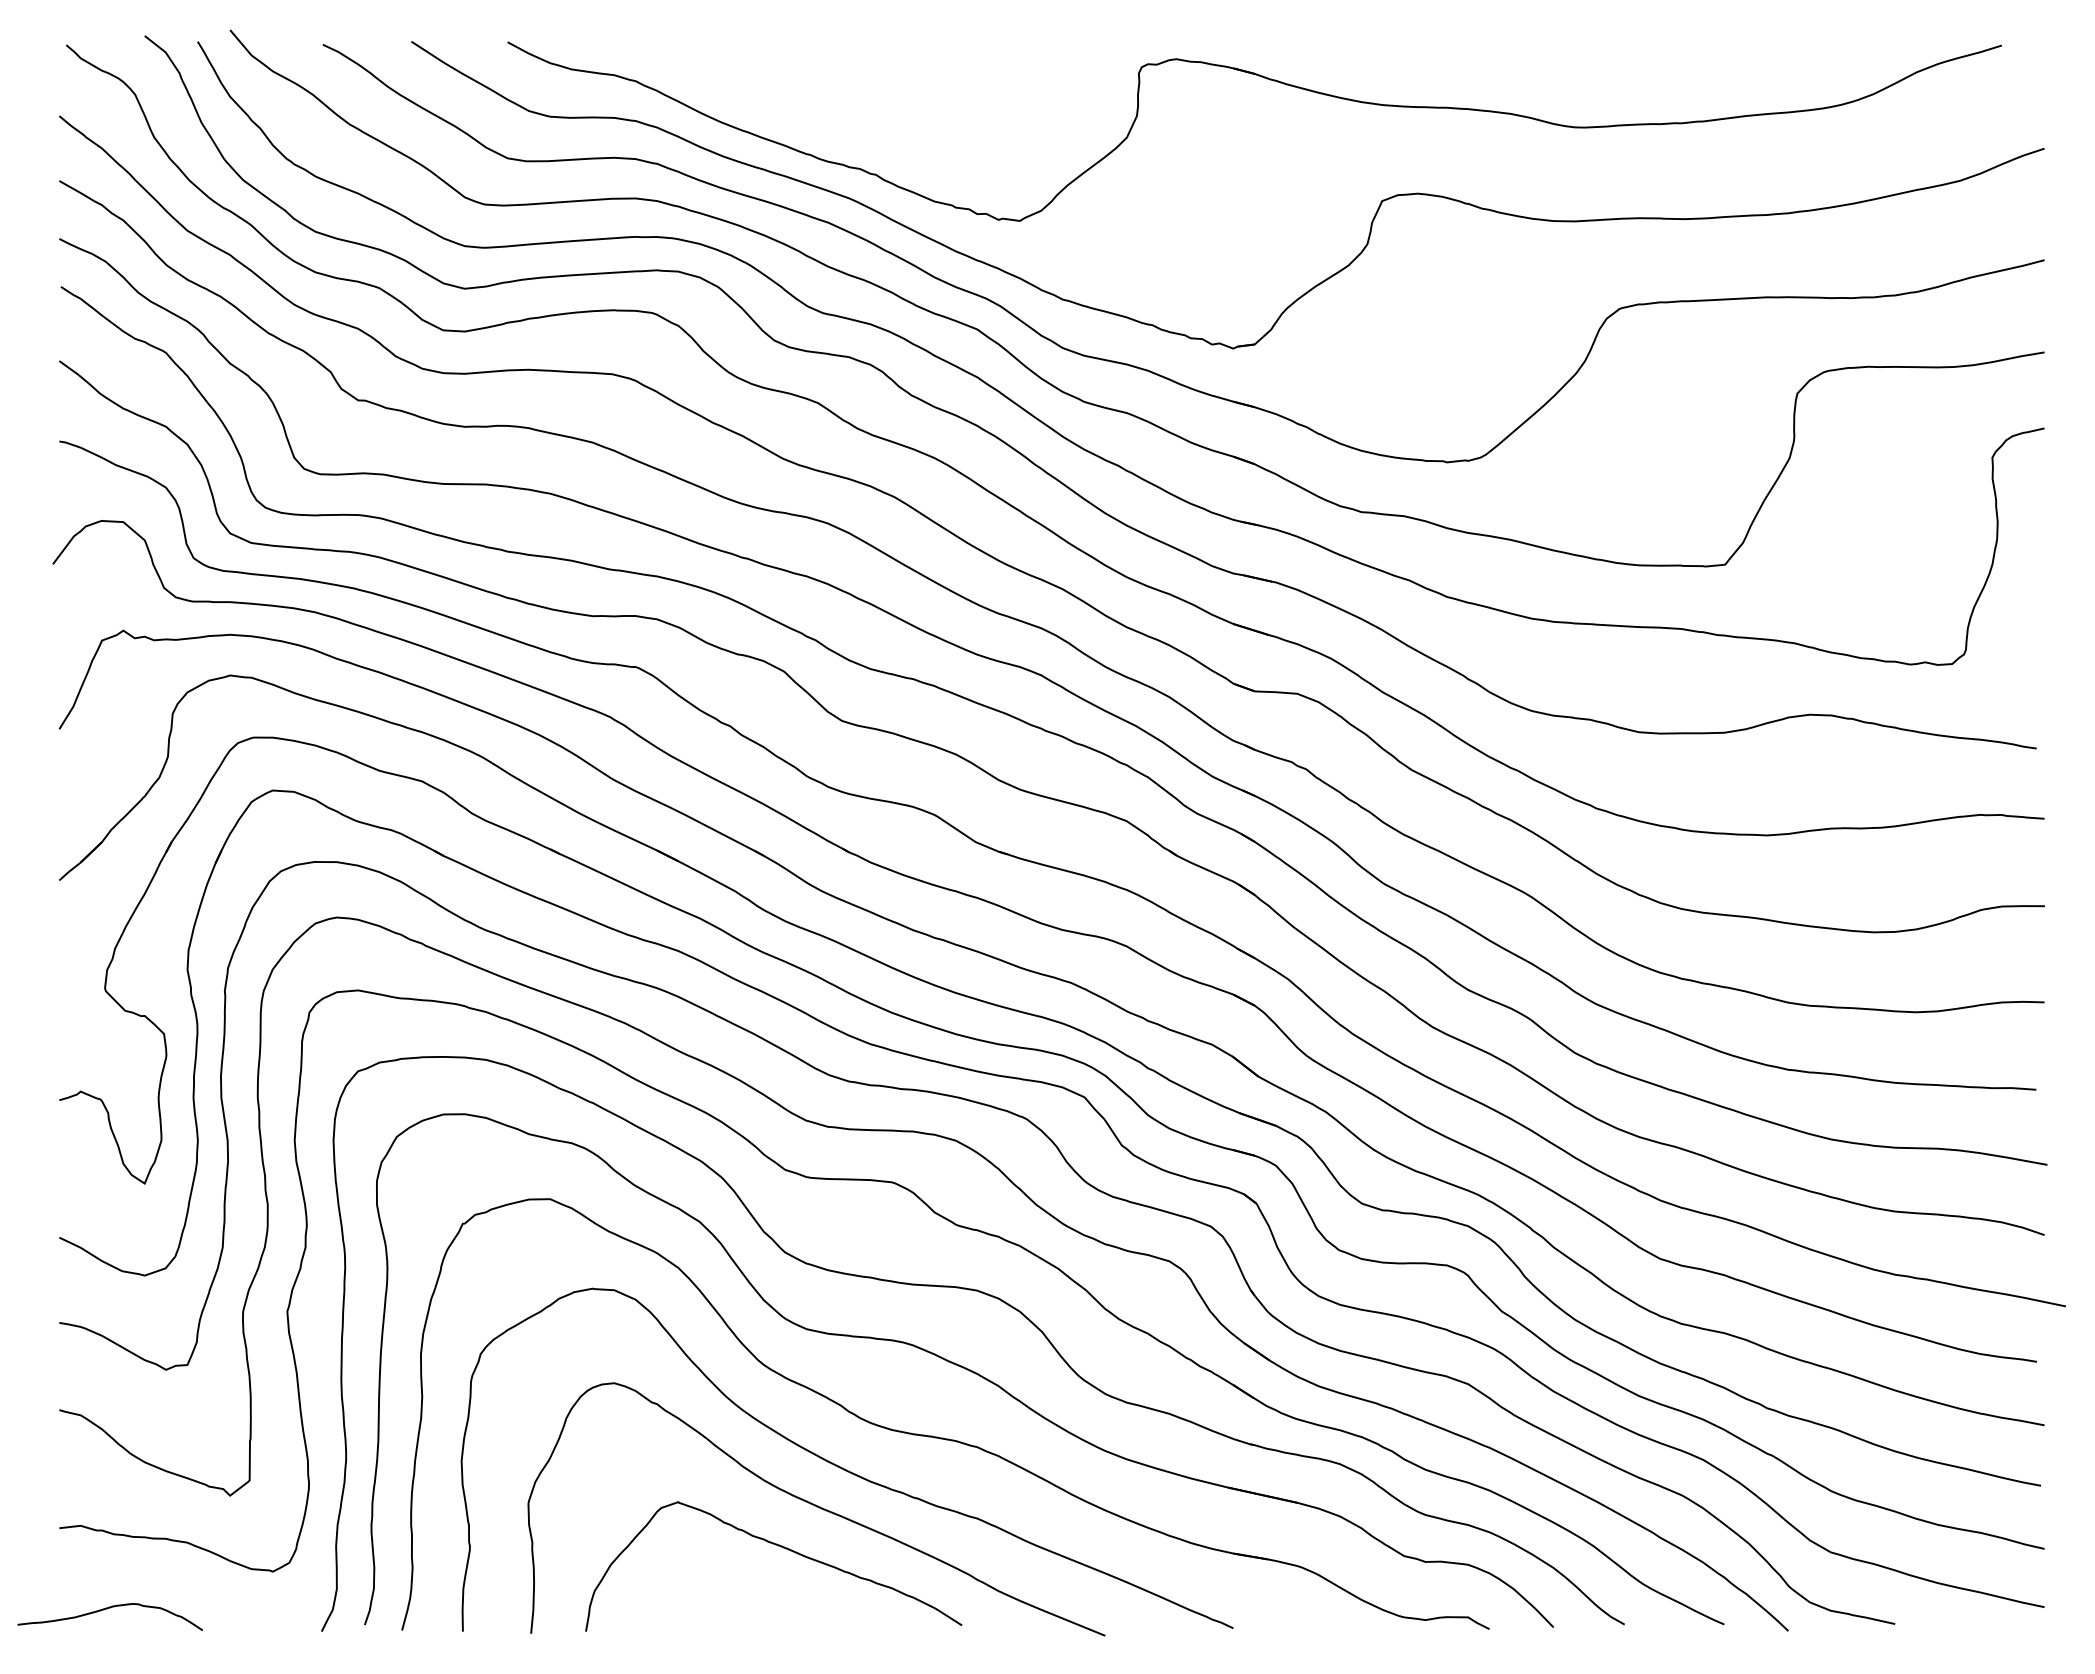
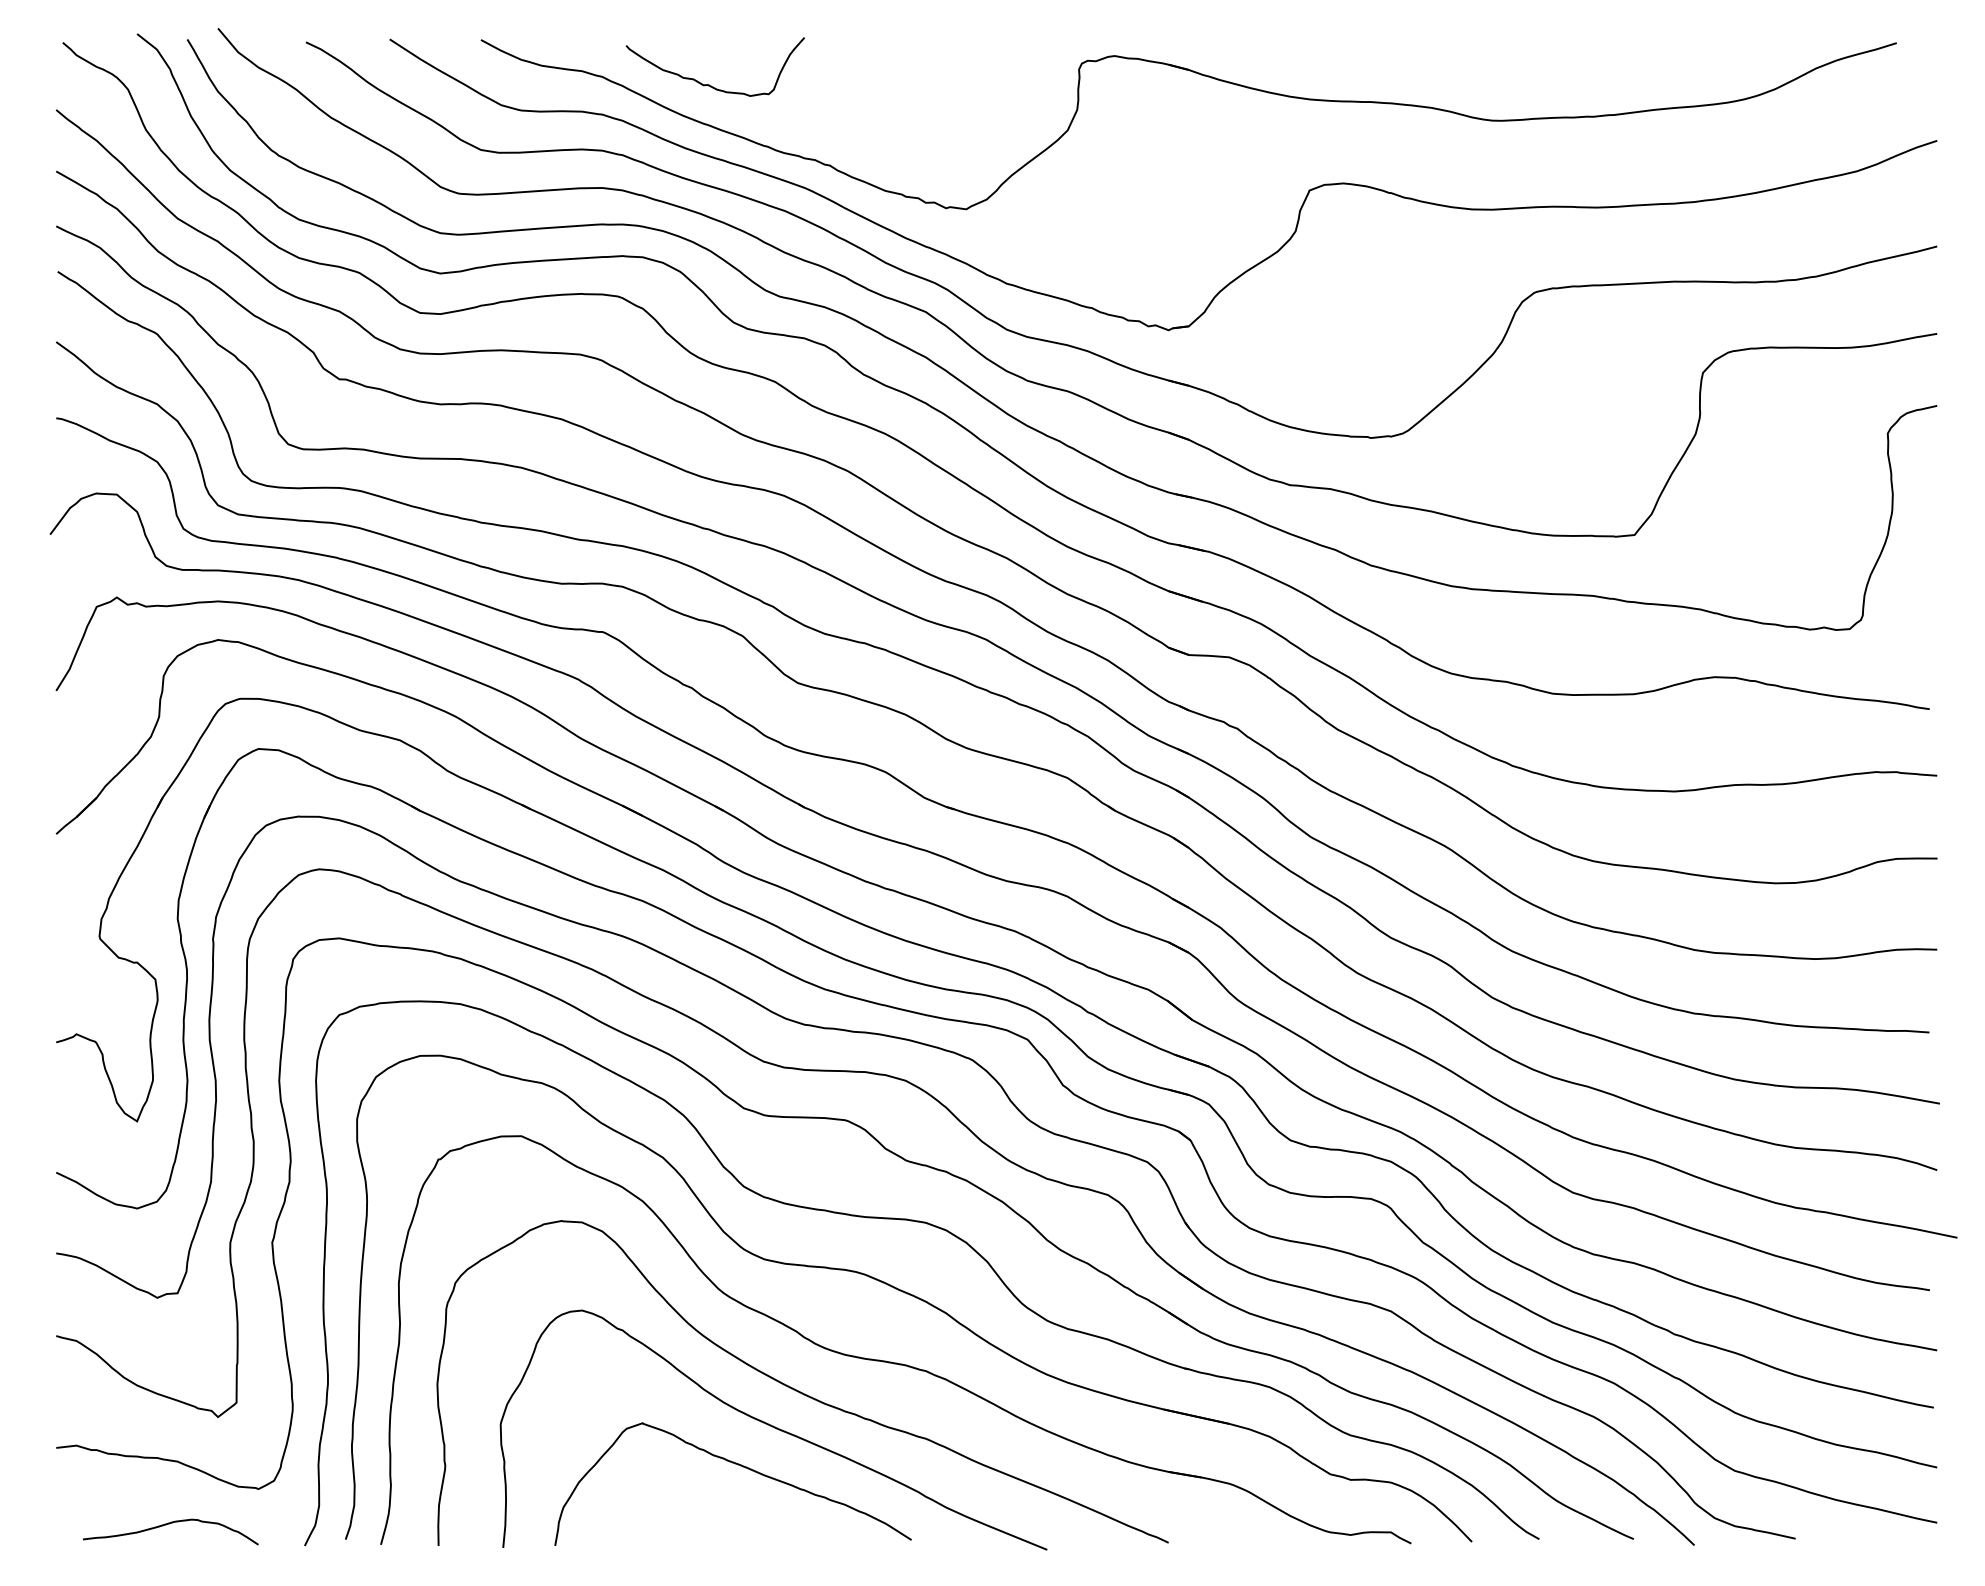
curve: (749, 89) -> (710, 84), added
curve: (107, 1609) -> (168, 1524), moved

